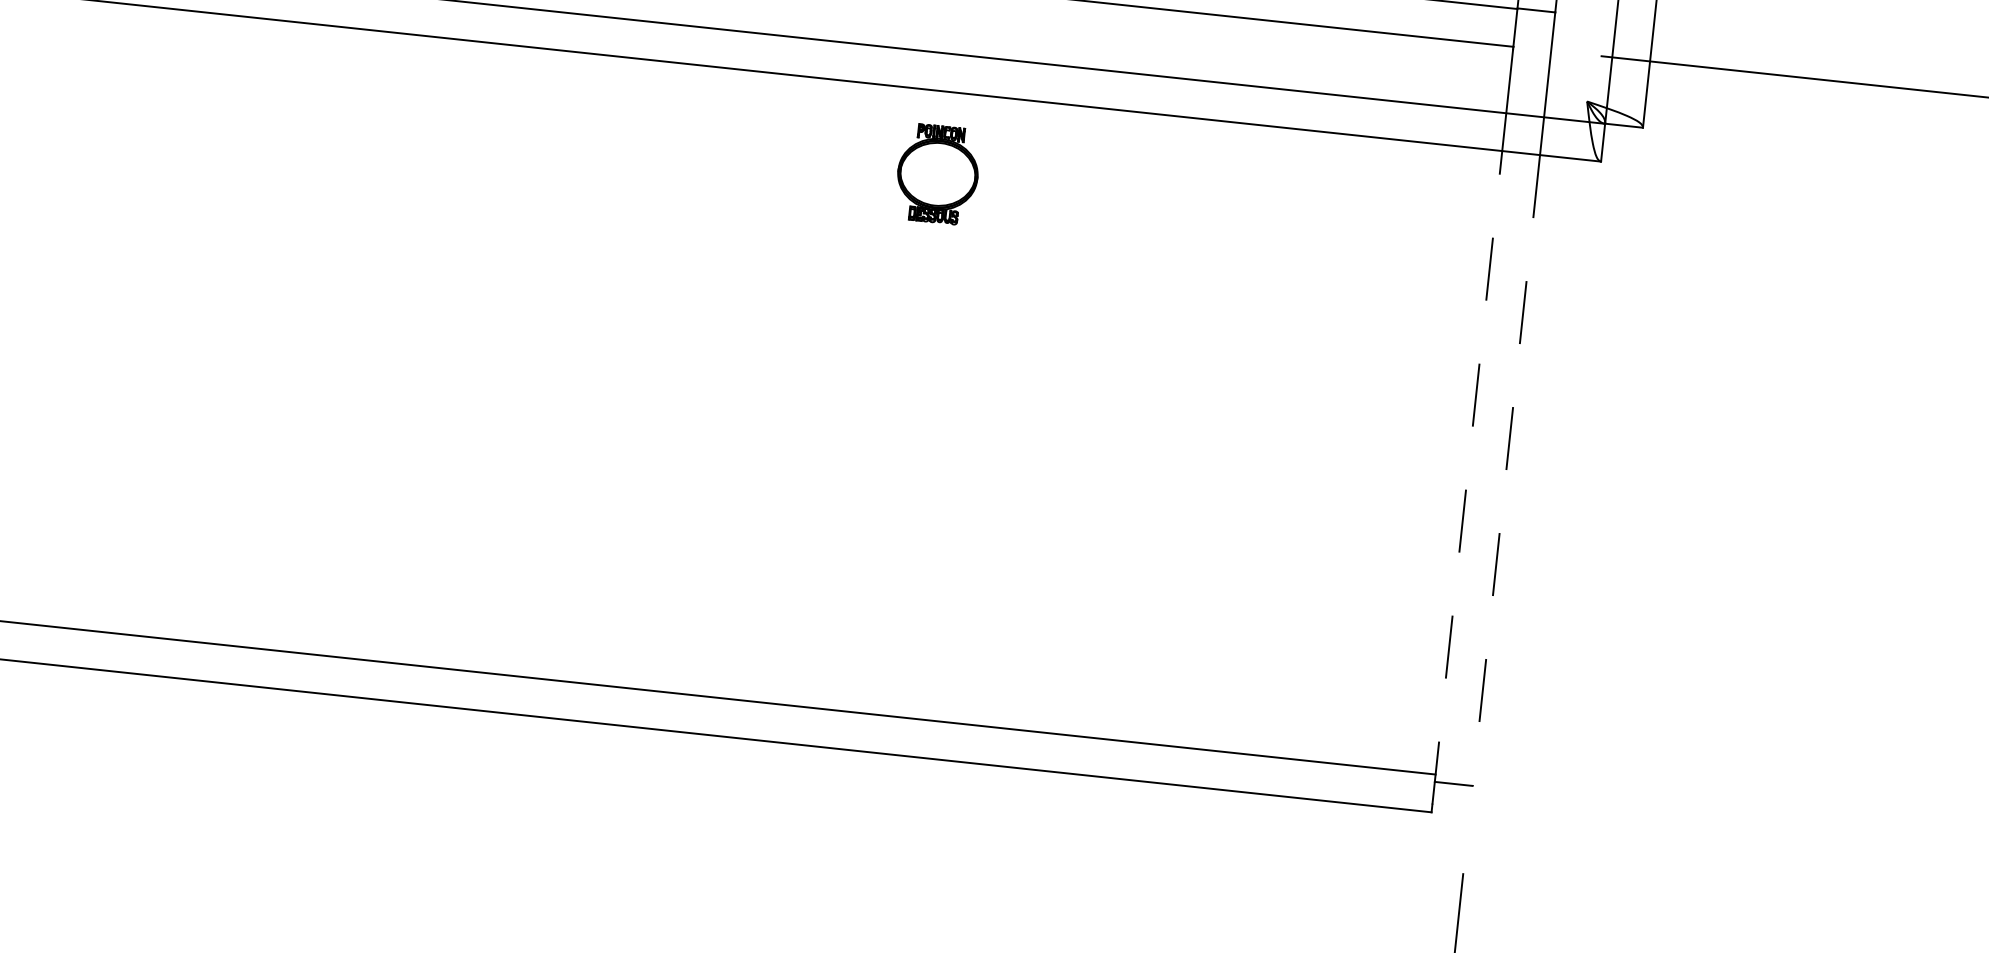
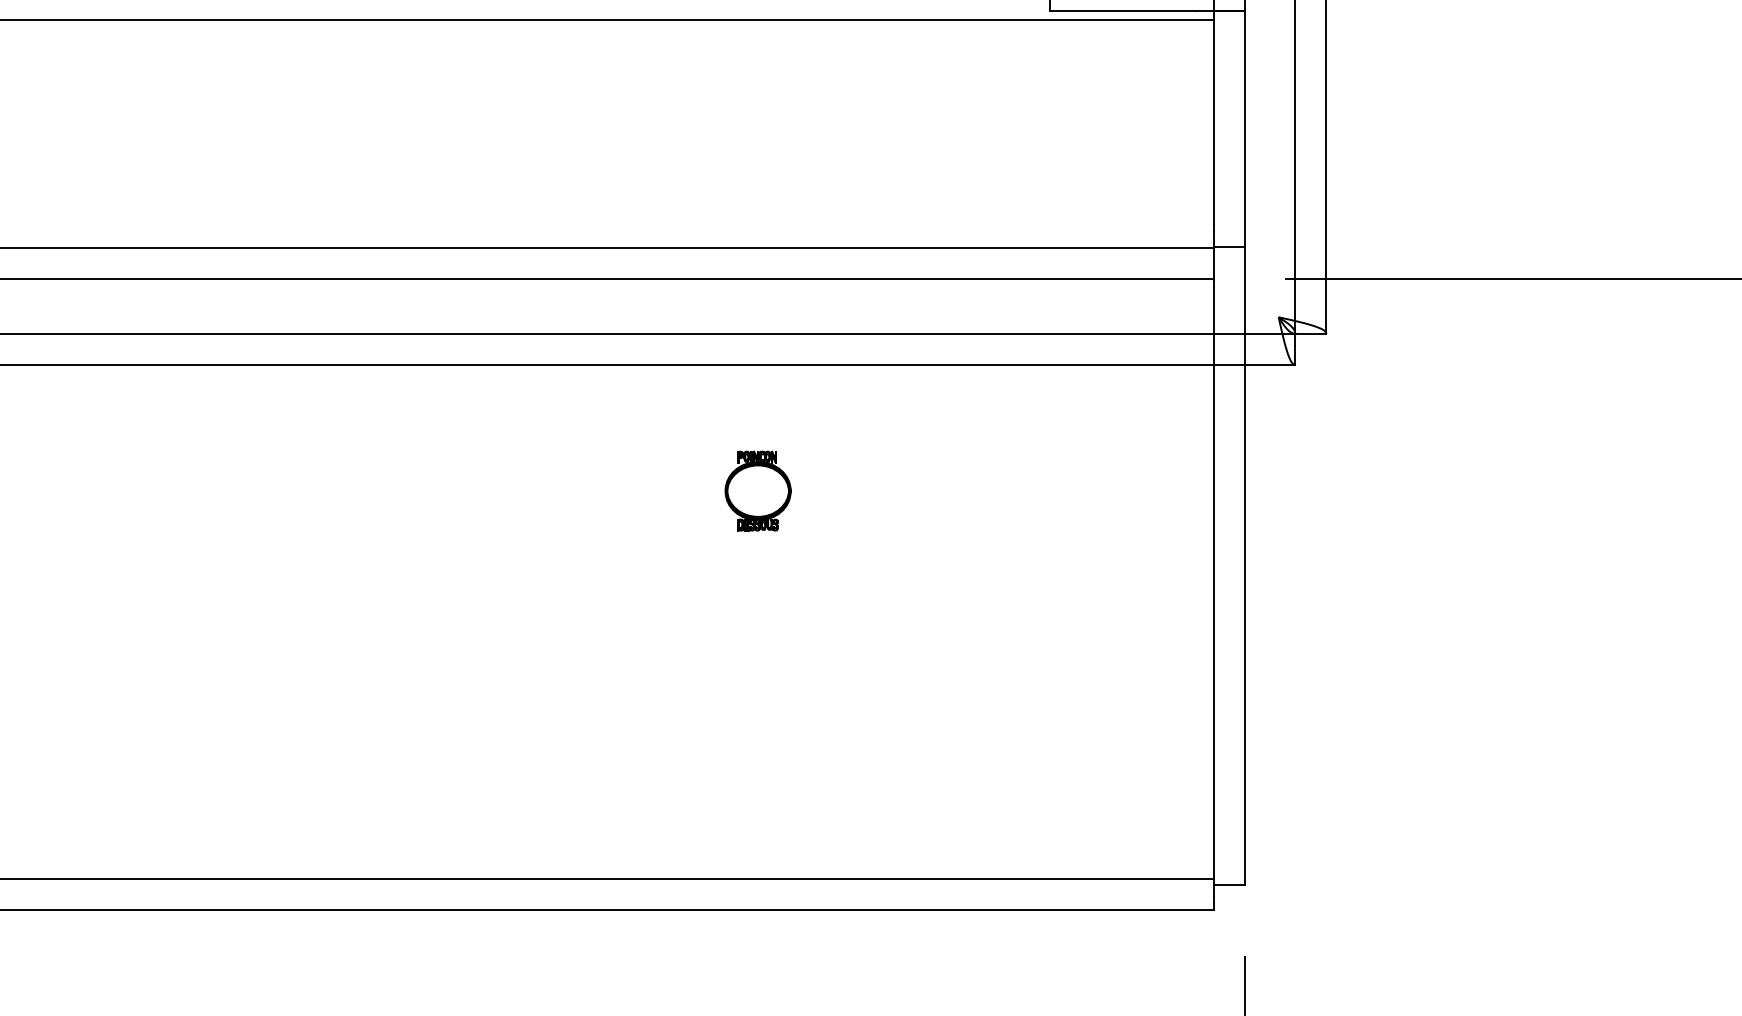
part: (937, 173) -> (757, 490), moved
line: (1505, 469) -> (1244, 624), dashed -> solid
line: (1467, 476) -> (1213, 633), dashed -> solid

